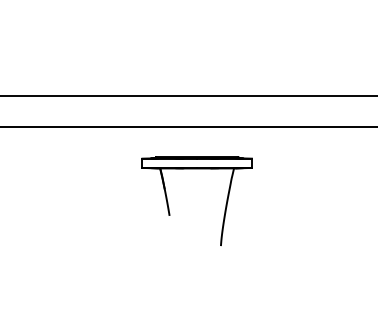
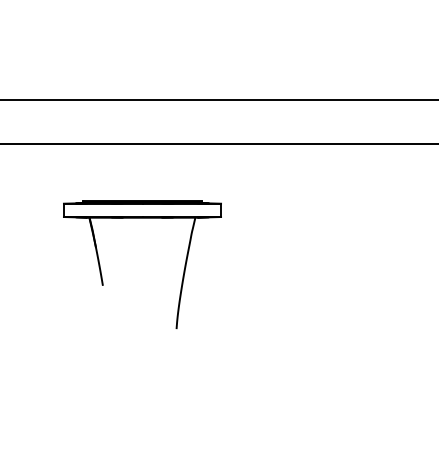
part: (169, 207) -> (102, 273), moved

